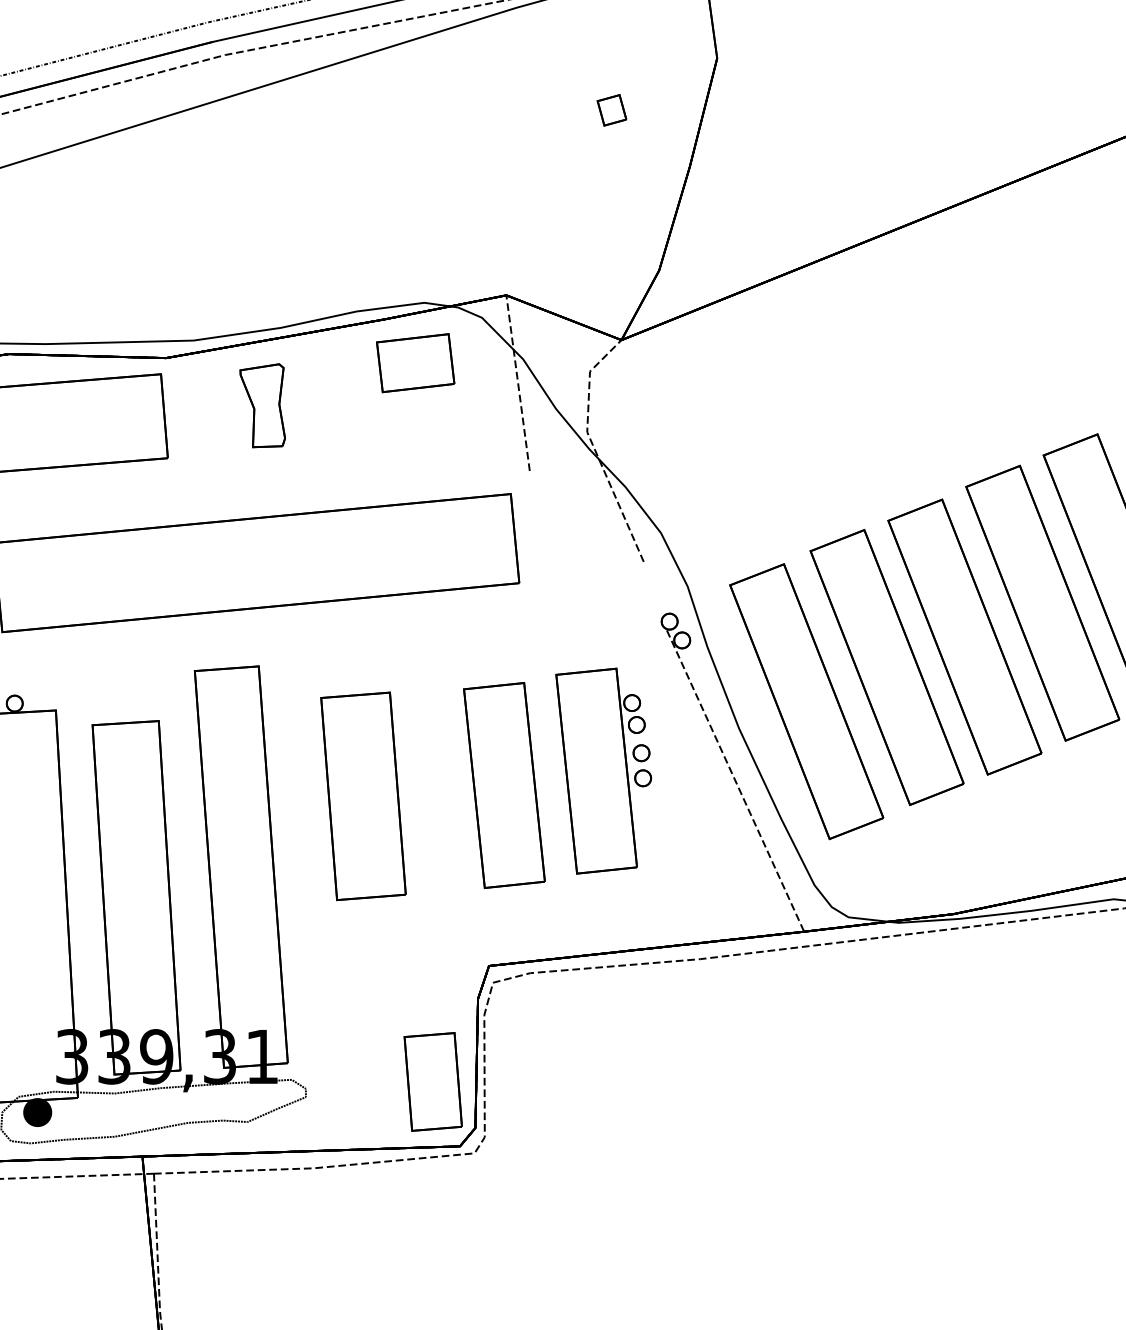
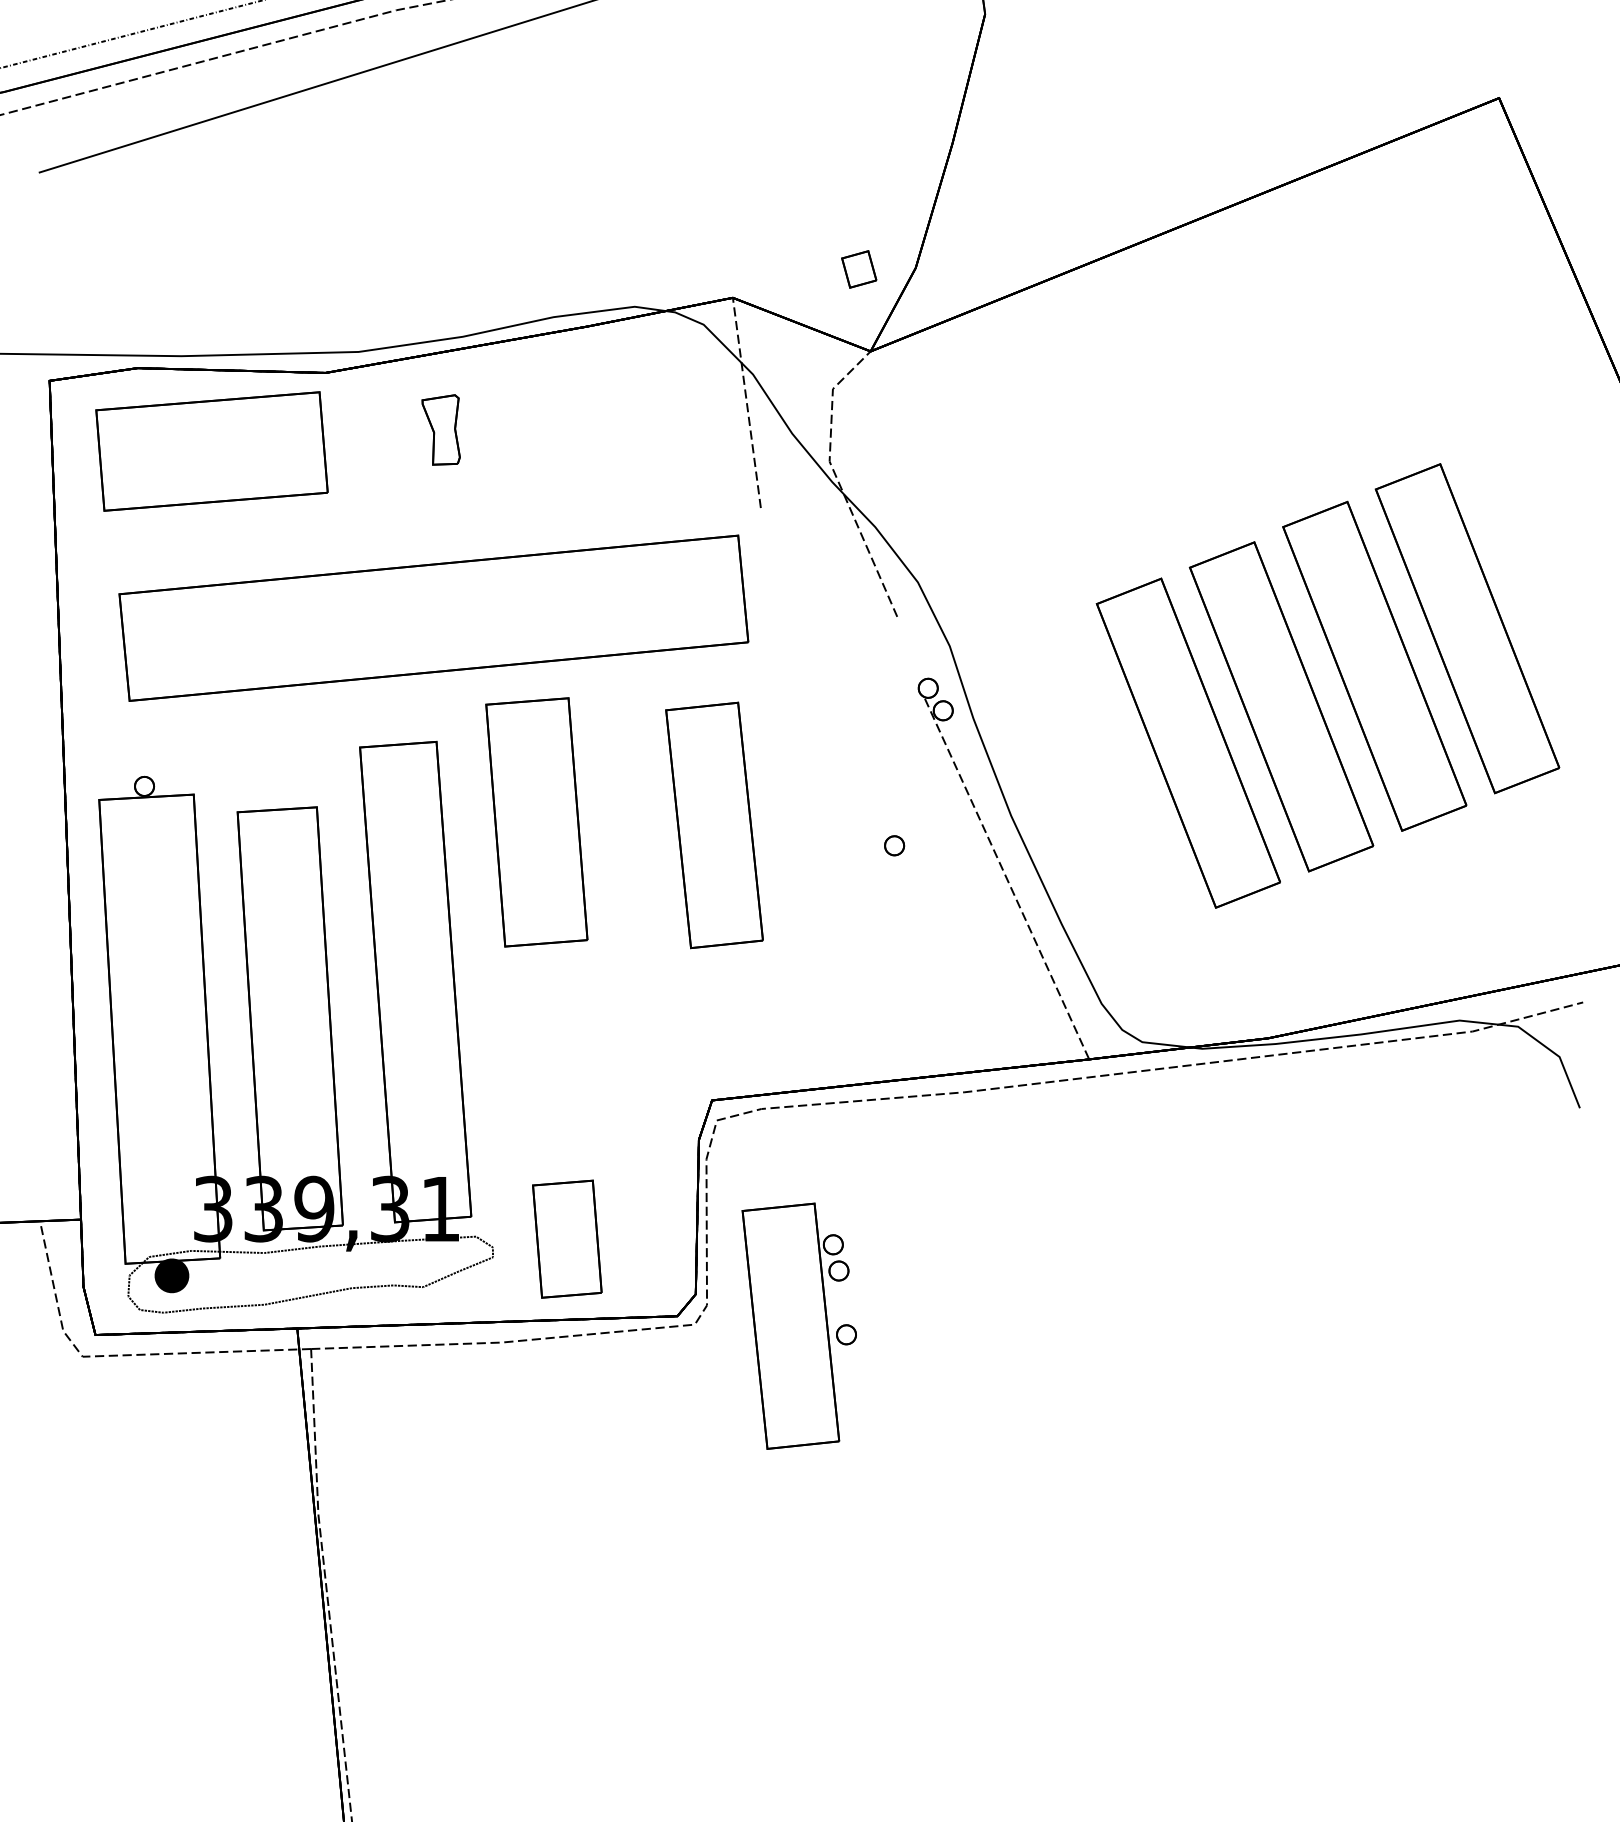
part: (612, 110) -> (859, 269), moved
part: (415, 362) -> (624, 378), removed
part: (262, 405) -> (440, 429), size x0.7
part: (806, 701) -> (1091, 783), removed
part: (603, 770) -> (798, 1325), moved
part: (504, 785) -> (714, 825), moved
part: (363, 796) -> (536, 822), moved
part: (433, 1081) -> (567, 1238), moved

